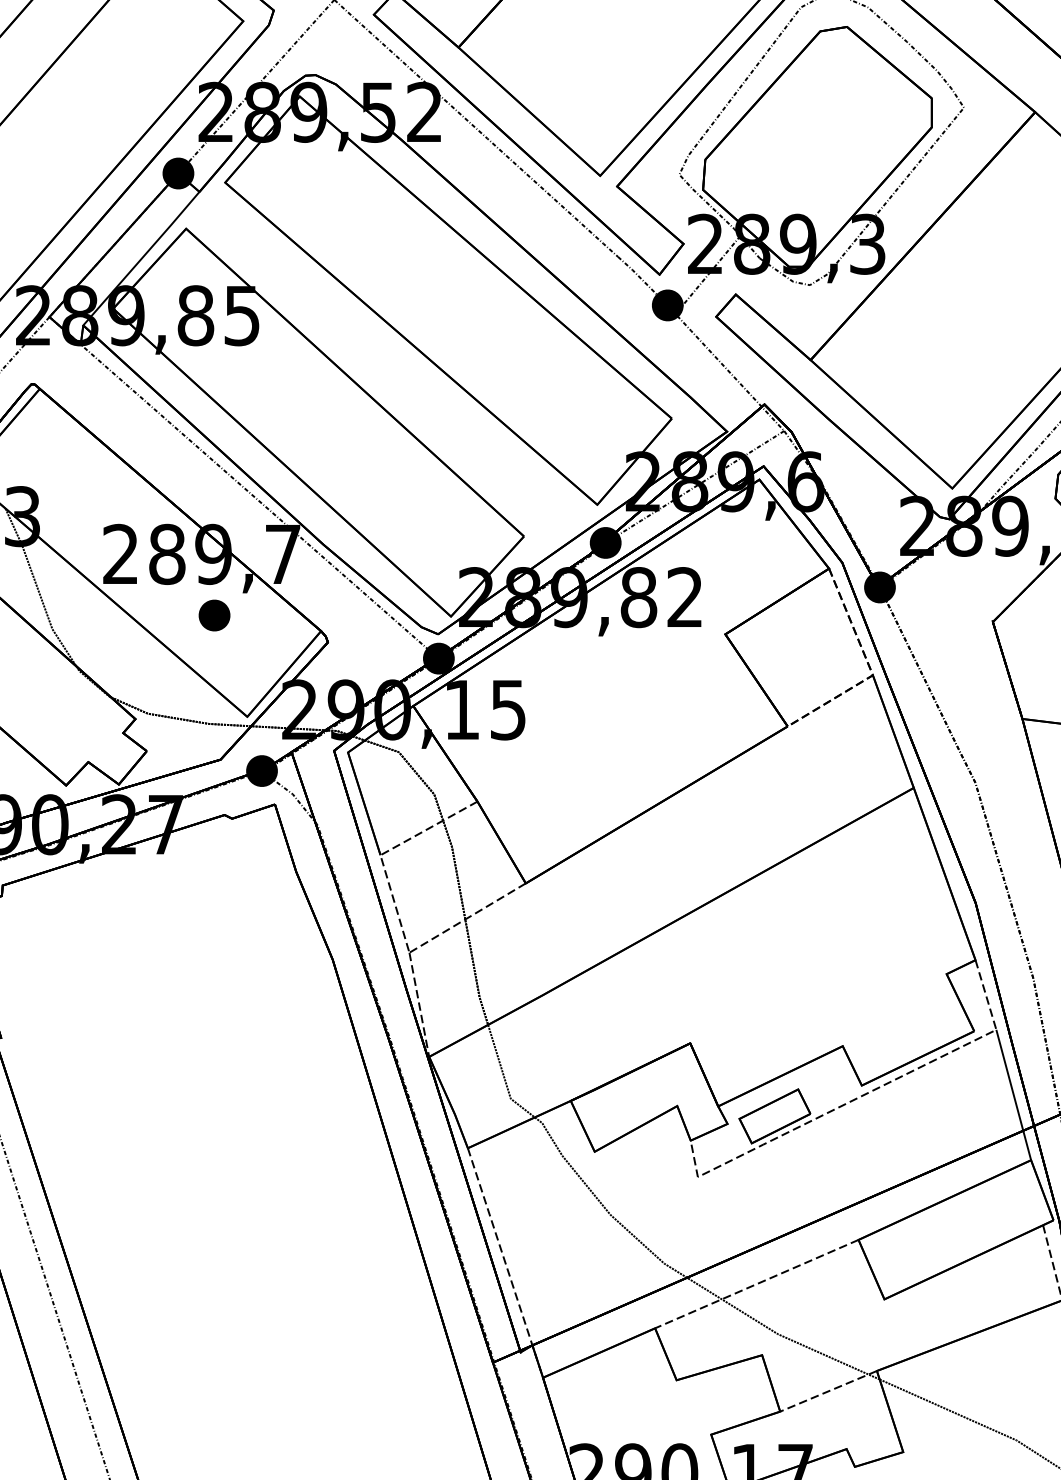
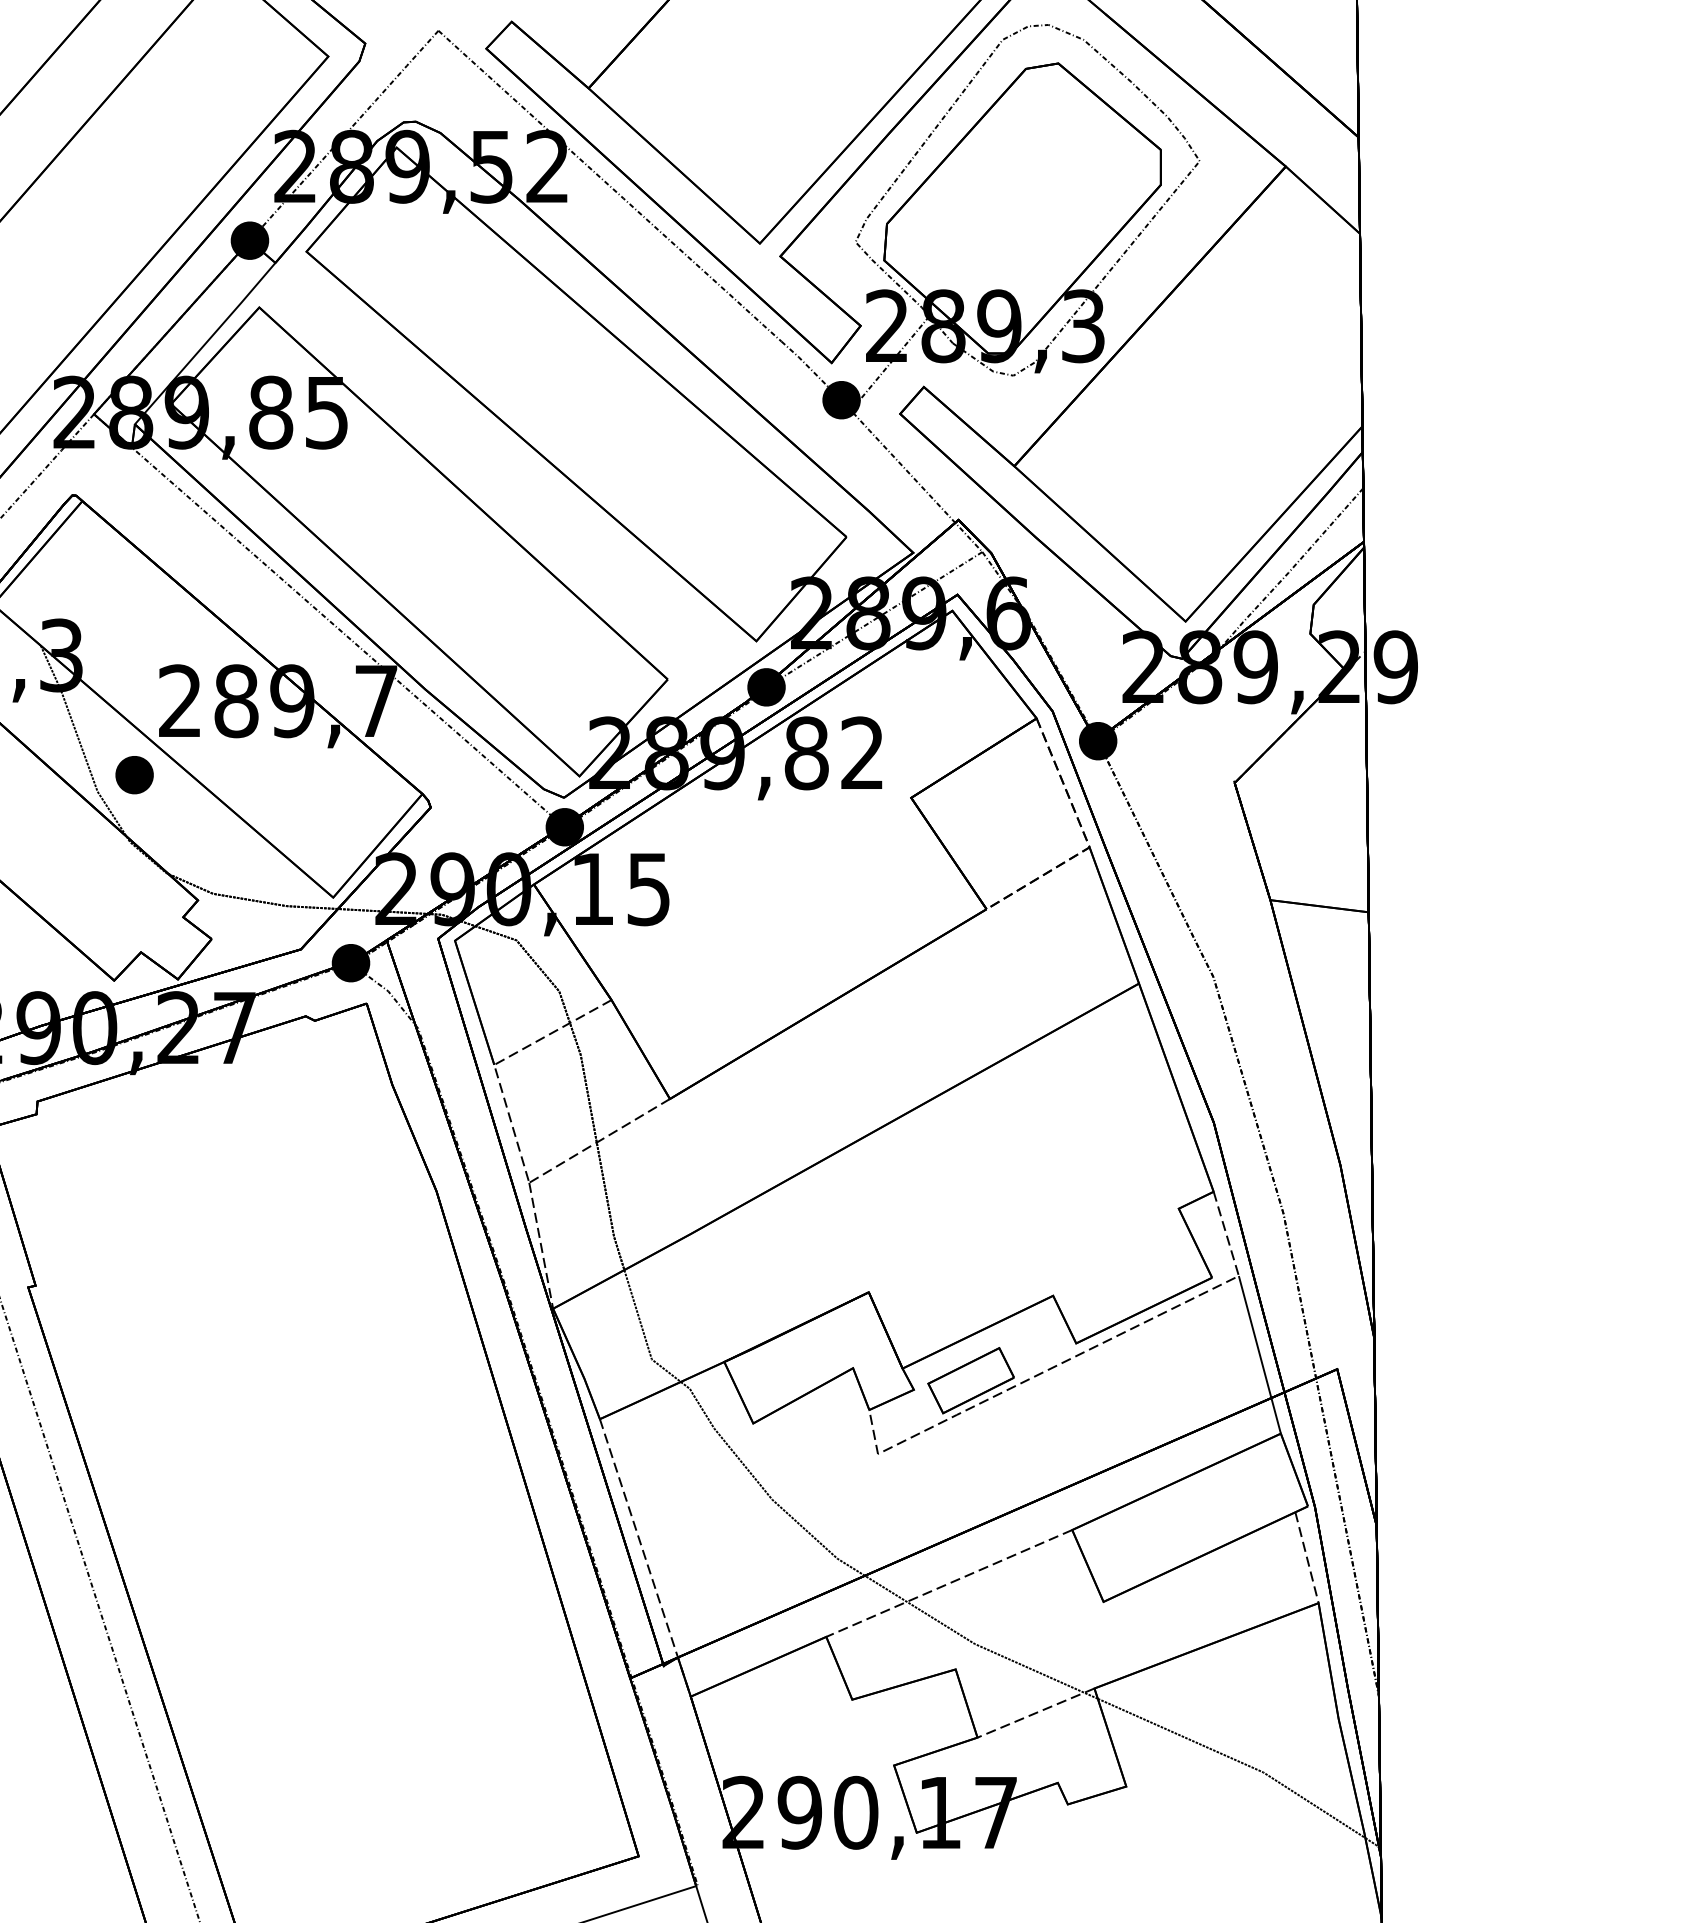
part: (214, 615) -> (134, 775), moved

